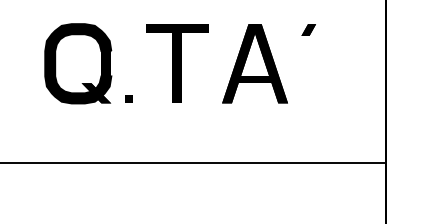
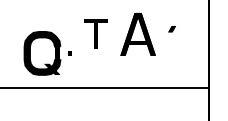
part: (307, 30) -> (171, 29), moved
part: (78, 63) -> (42, 53), moved
part: (176, 63) -> (95, 34), size x0.7

